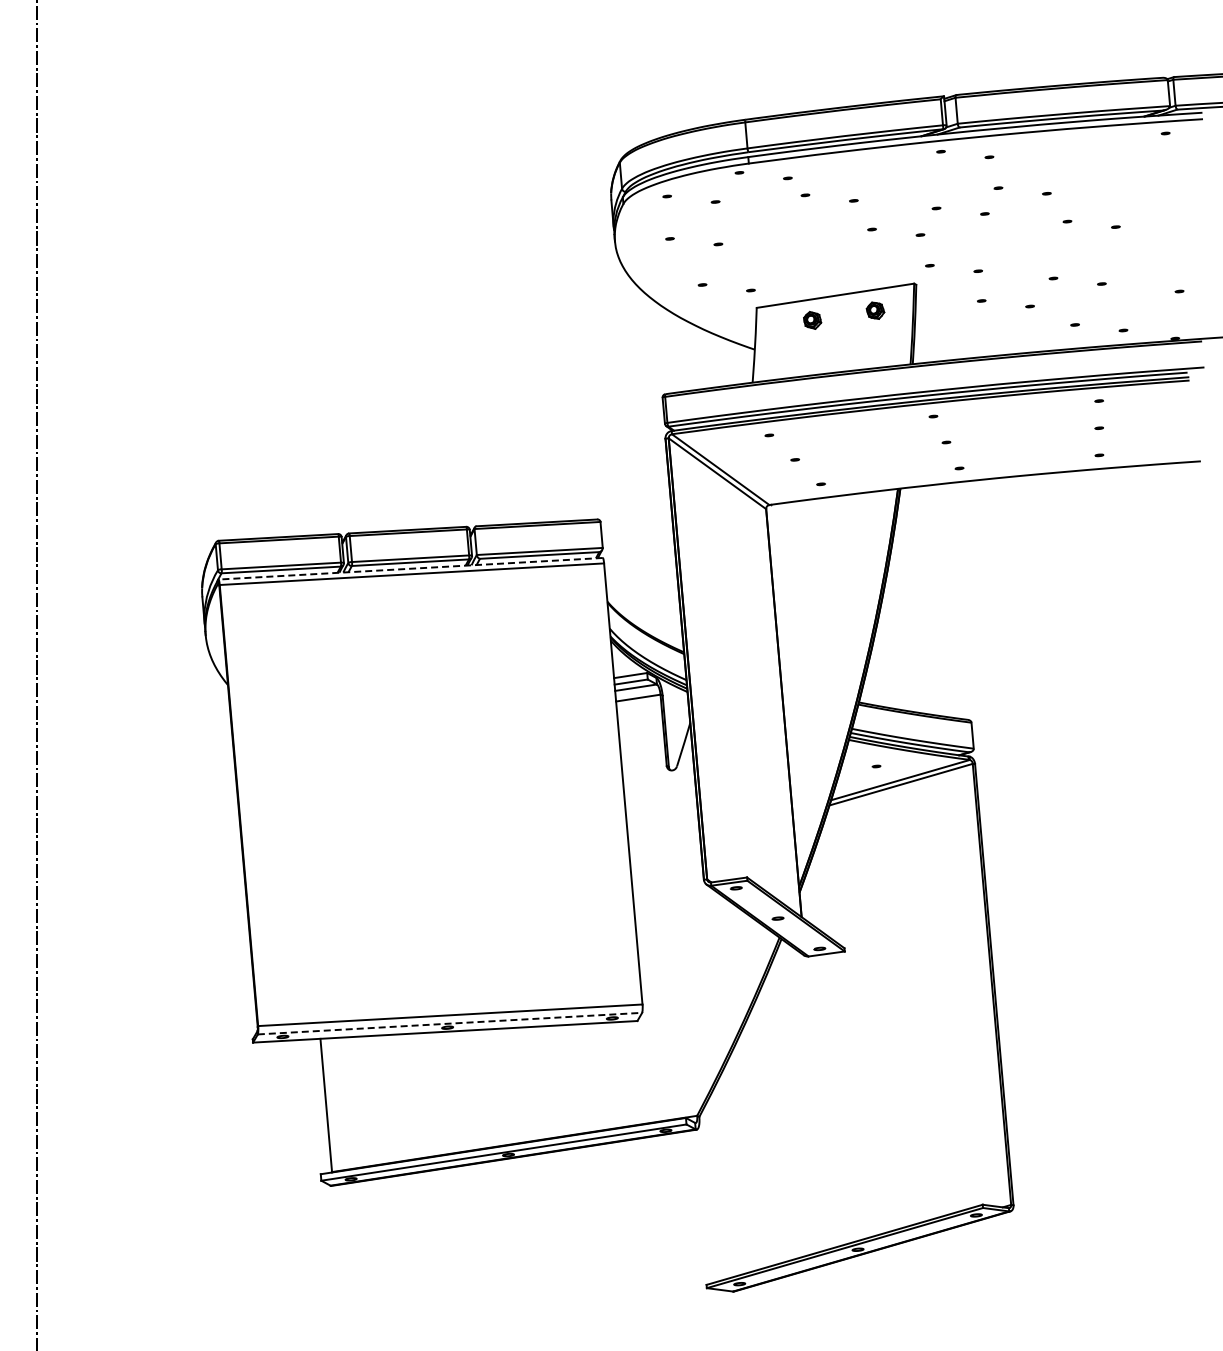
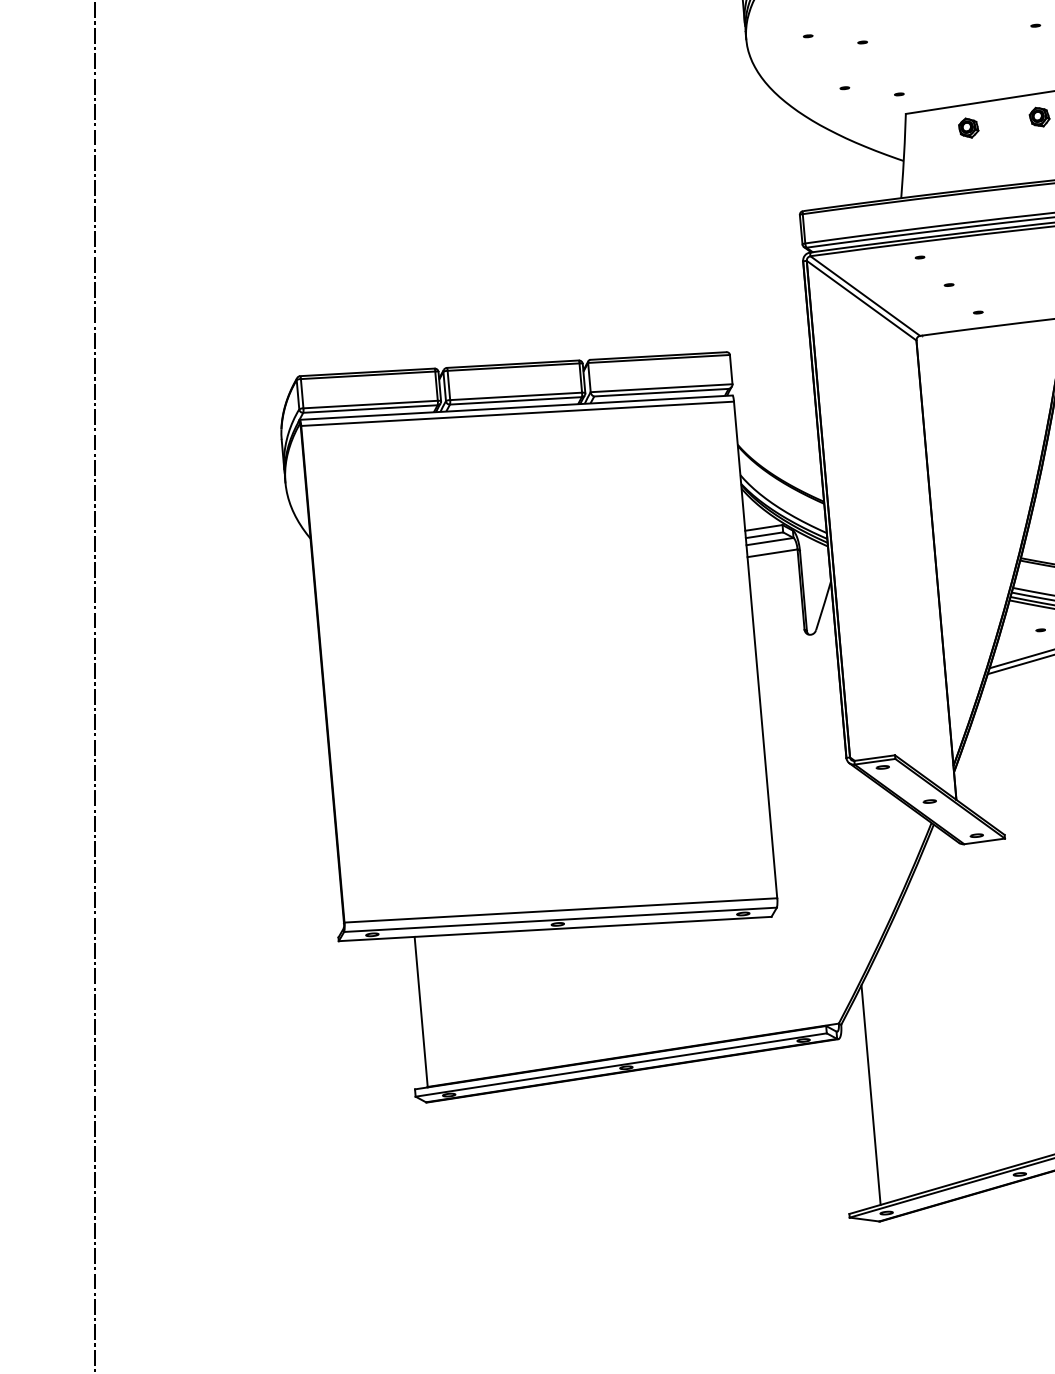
line: (410, 568) -> (516, 407), dashed -> solid
line: (450, 1023) -> (561, 919), dashed -> solid
line: (725, 1178) -> (870, 1094), added

